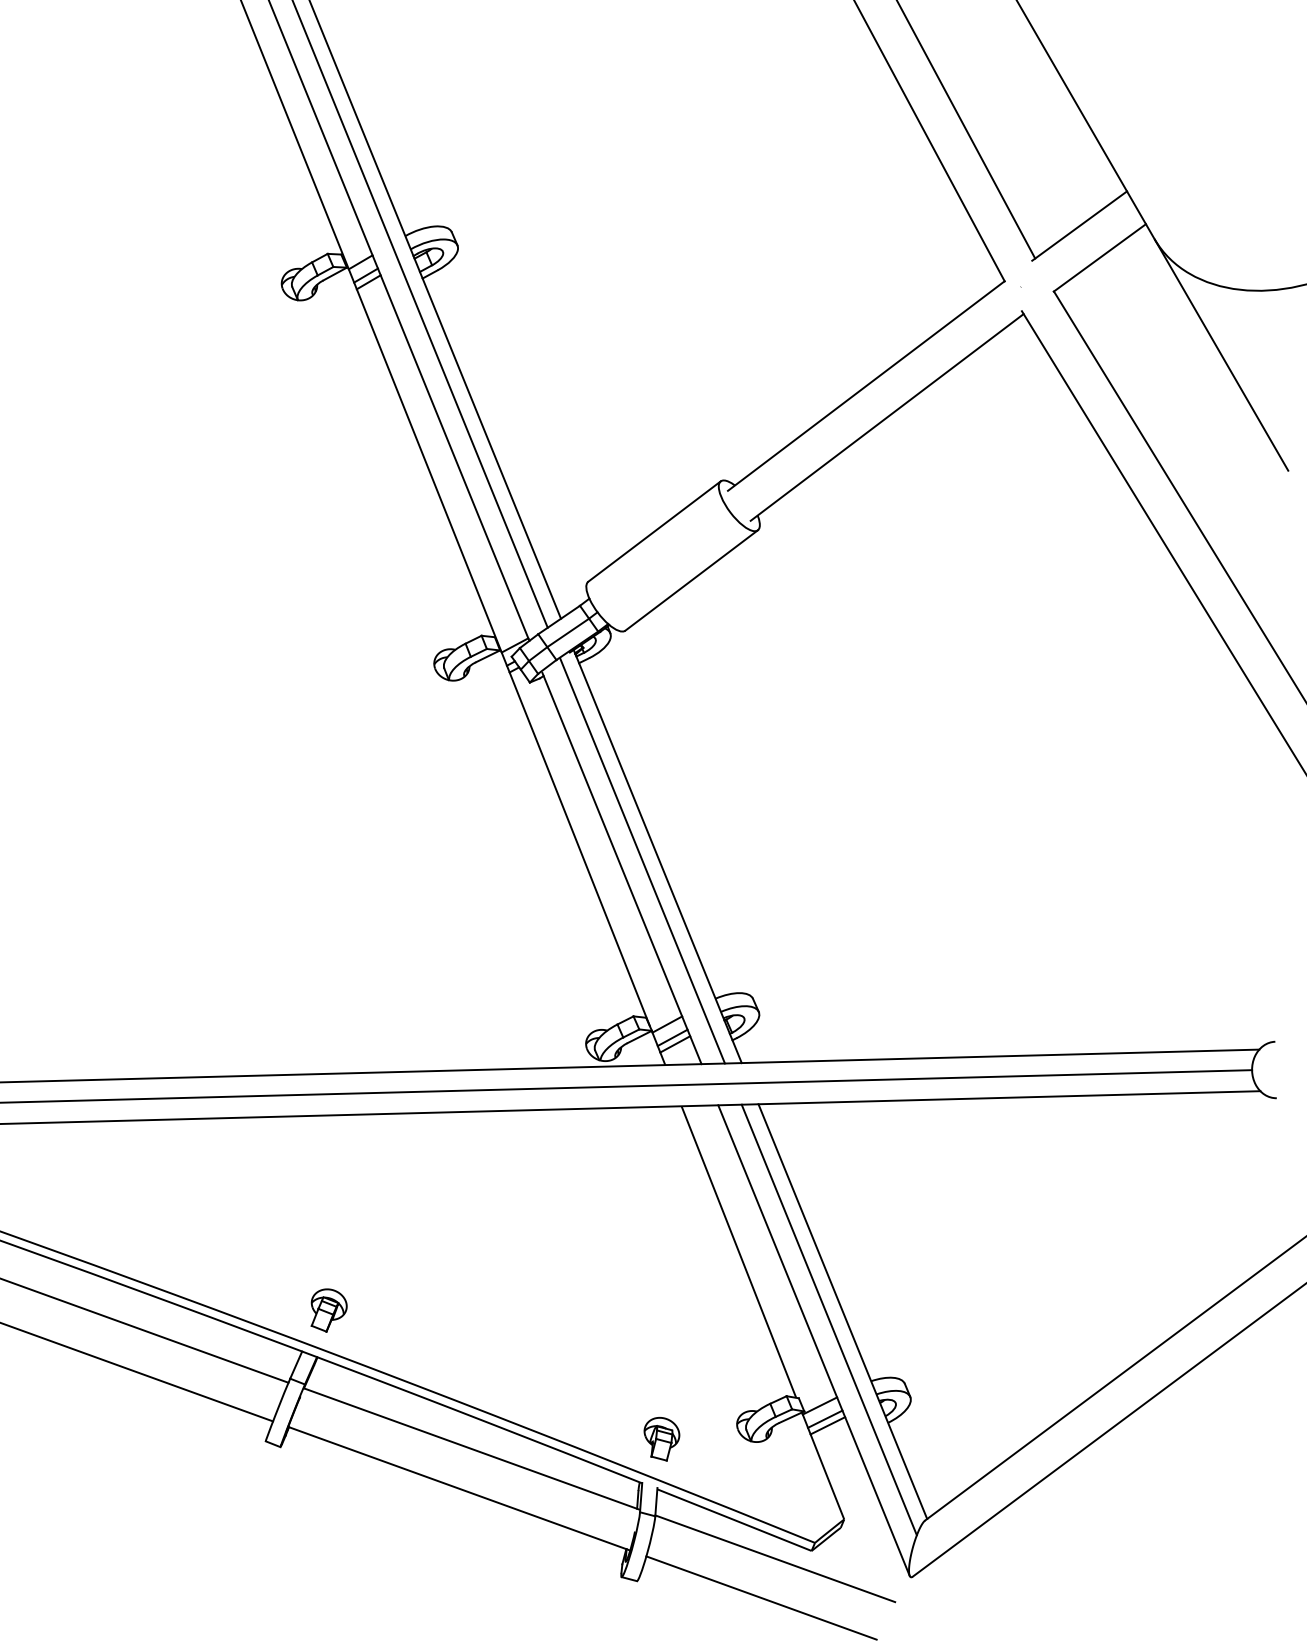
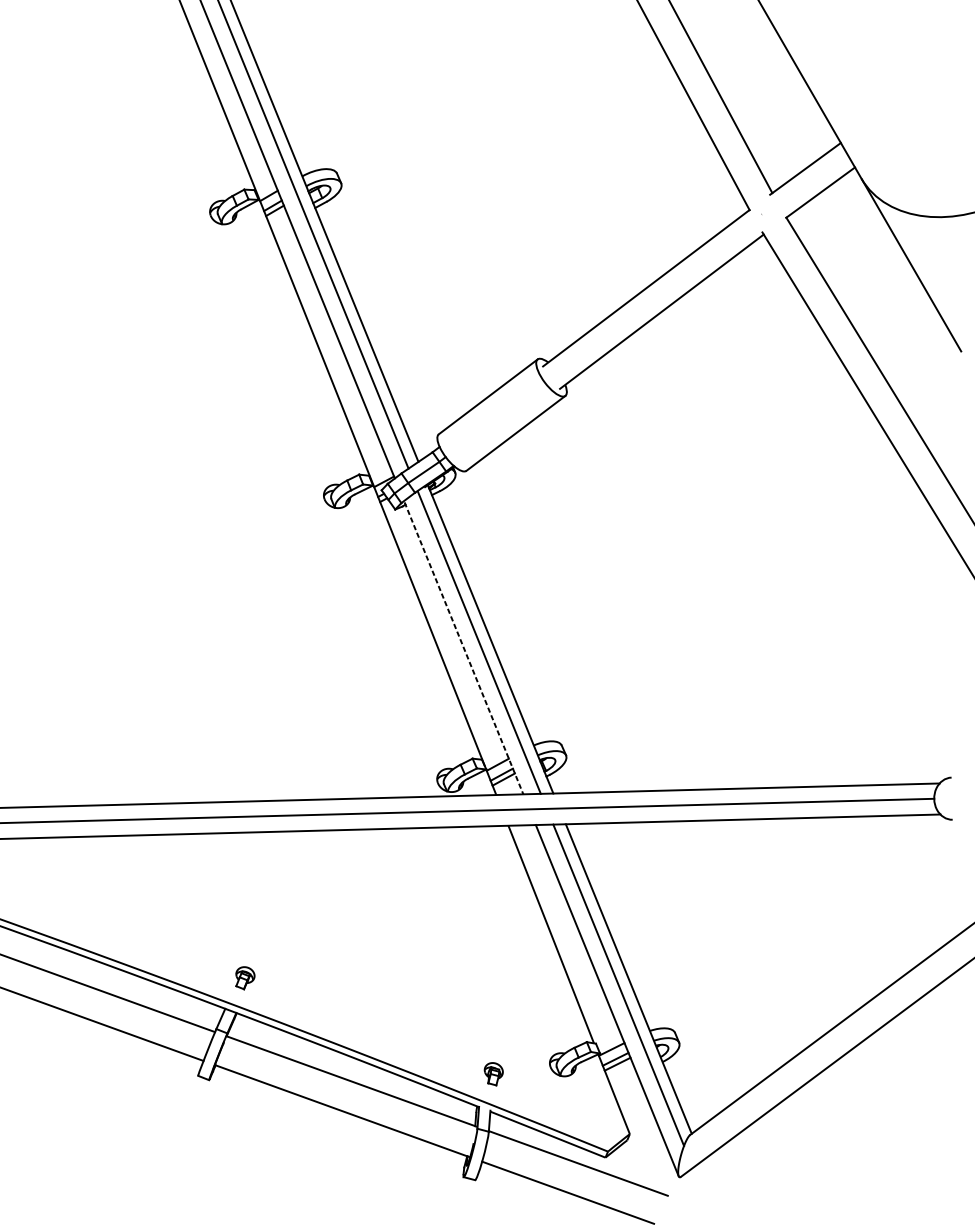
line: (622, 869) -> (464, 649), solid -> dashed
part: (328, 1310) -> (244, 978), size x0.7
part: (661, 1438) -> (493, 1073), size x0.7

